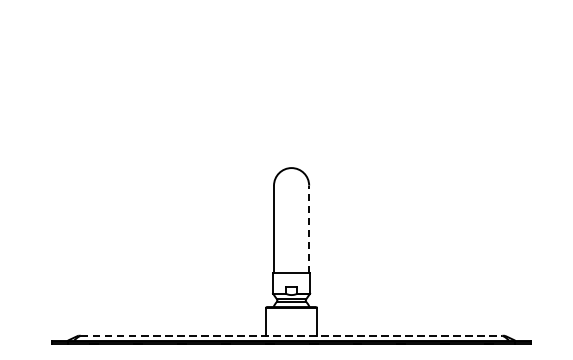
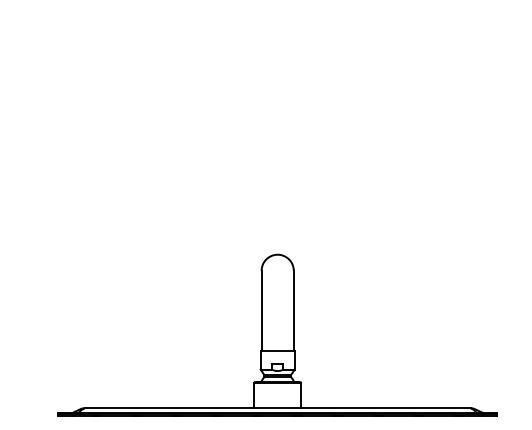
line: (308, 228) -> (293, 310), dashed -> solid
line: (292, 335) -> (278, 408), dashed -> solid

